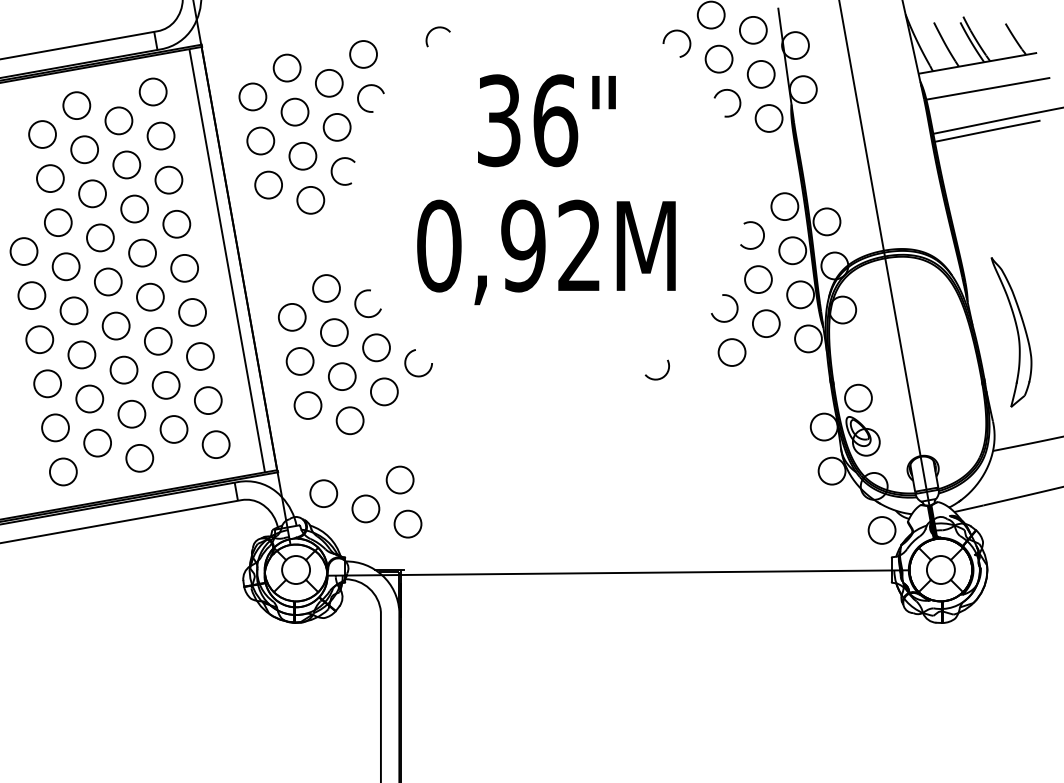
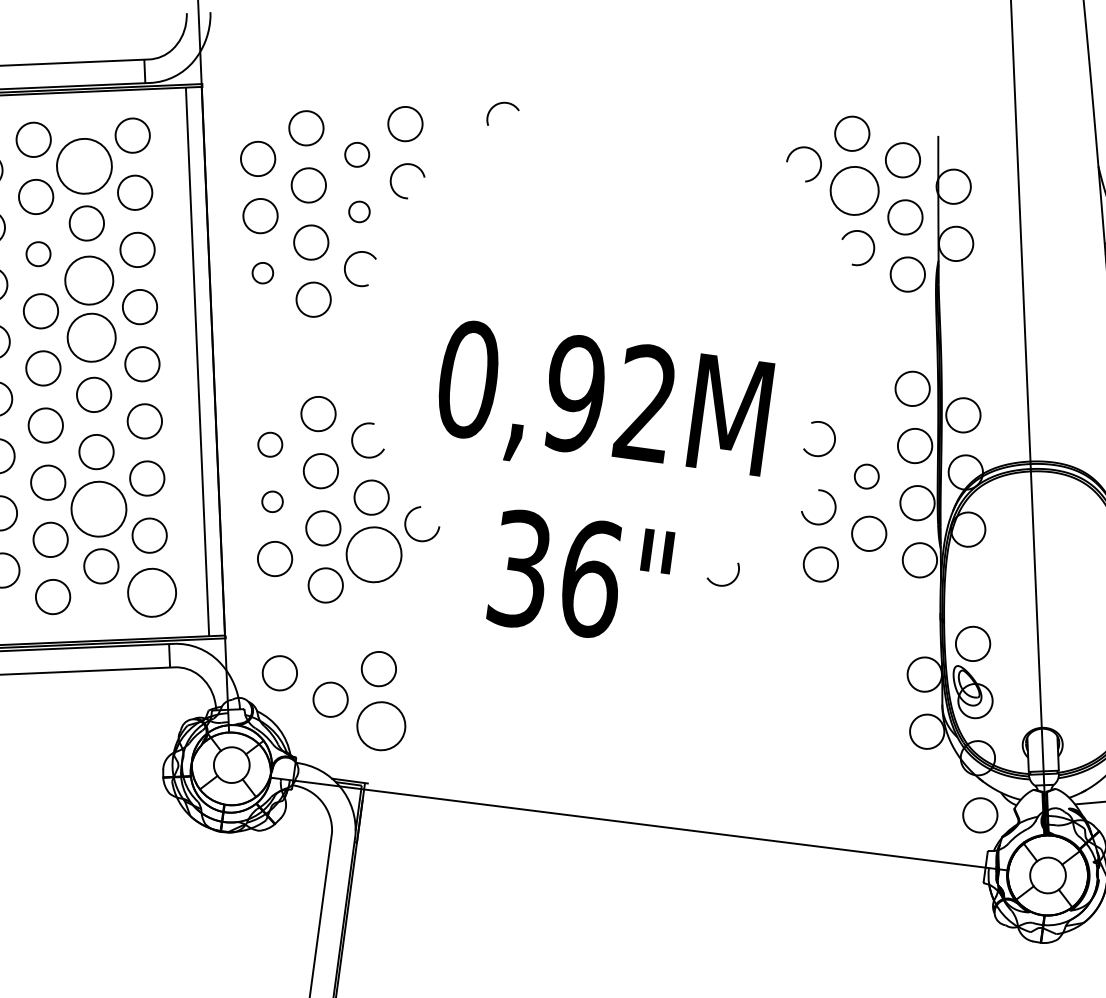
circle: (718, 58) -> (854, 189), size x1.4
circle: (329, 83) -> (357, 155), size x0.7
circle: (118, 120) -> (83, 165), size x1.6
text: (546, 120) -> (580, 576), moved
circle: (336, 127) -> (358, 211), size x0.6
circle: (268, 184) -> (262, 272), size x0.6
circle: (92, 193) -> (38, 253), size x0.7
circle: (134, 208) -> (89, 279), size x1.4
arc: (762, 232) -> (833, 437), moved
circle: (142, 252) -> (91, 336), size x1.4
circle: (758, 279) -> (866, 476), size x0.7
circle: (292, 317) -> (270, 444), size x0.7
circle: (299, 361) -> (271, 501), size x0.6
circle: (165, 384) -> (98, 507), size x1.6
circle: (383, 391) -> (373, 554), size x1.6
circle: (215, 444) -> (151, 592), size x1.4
circle: (407, 523) -> (380, 725), size x1.4

